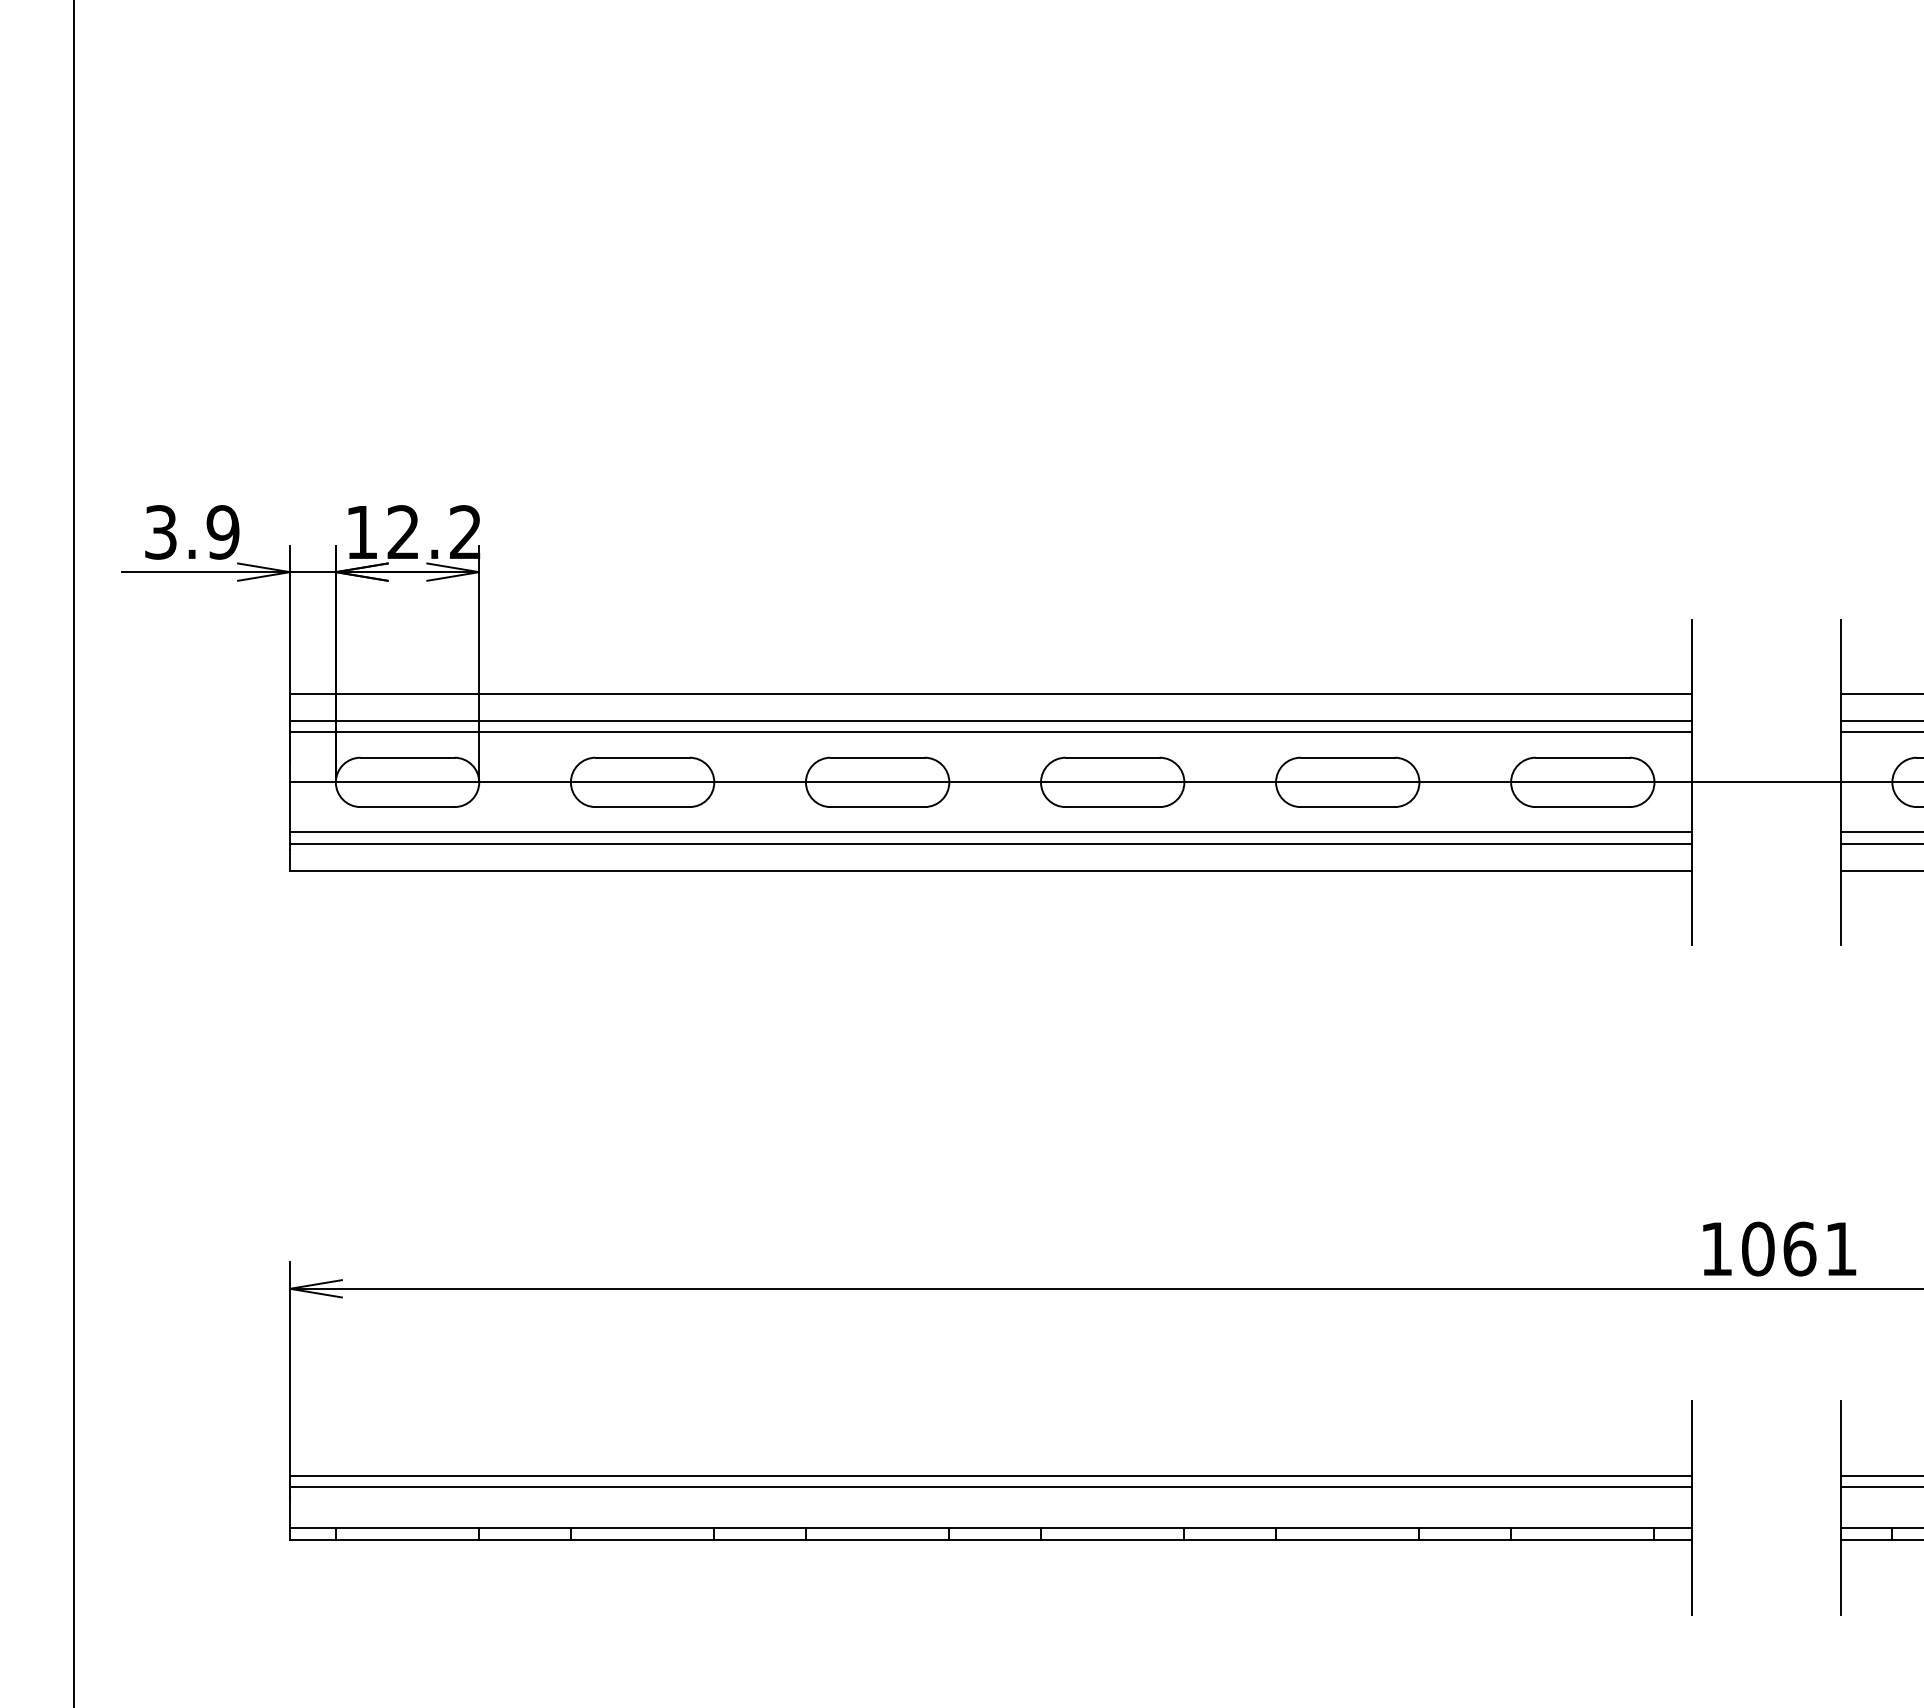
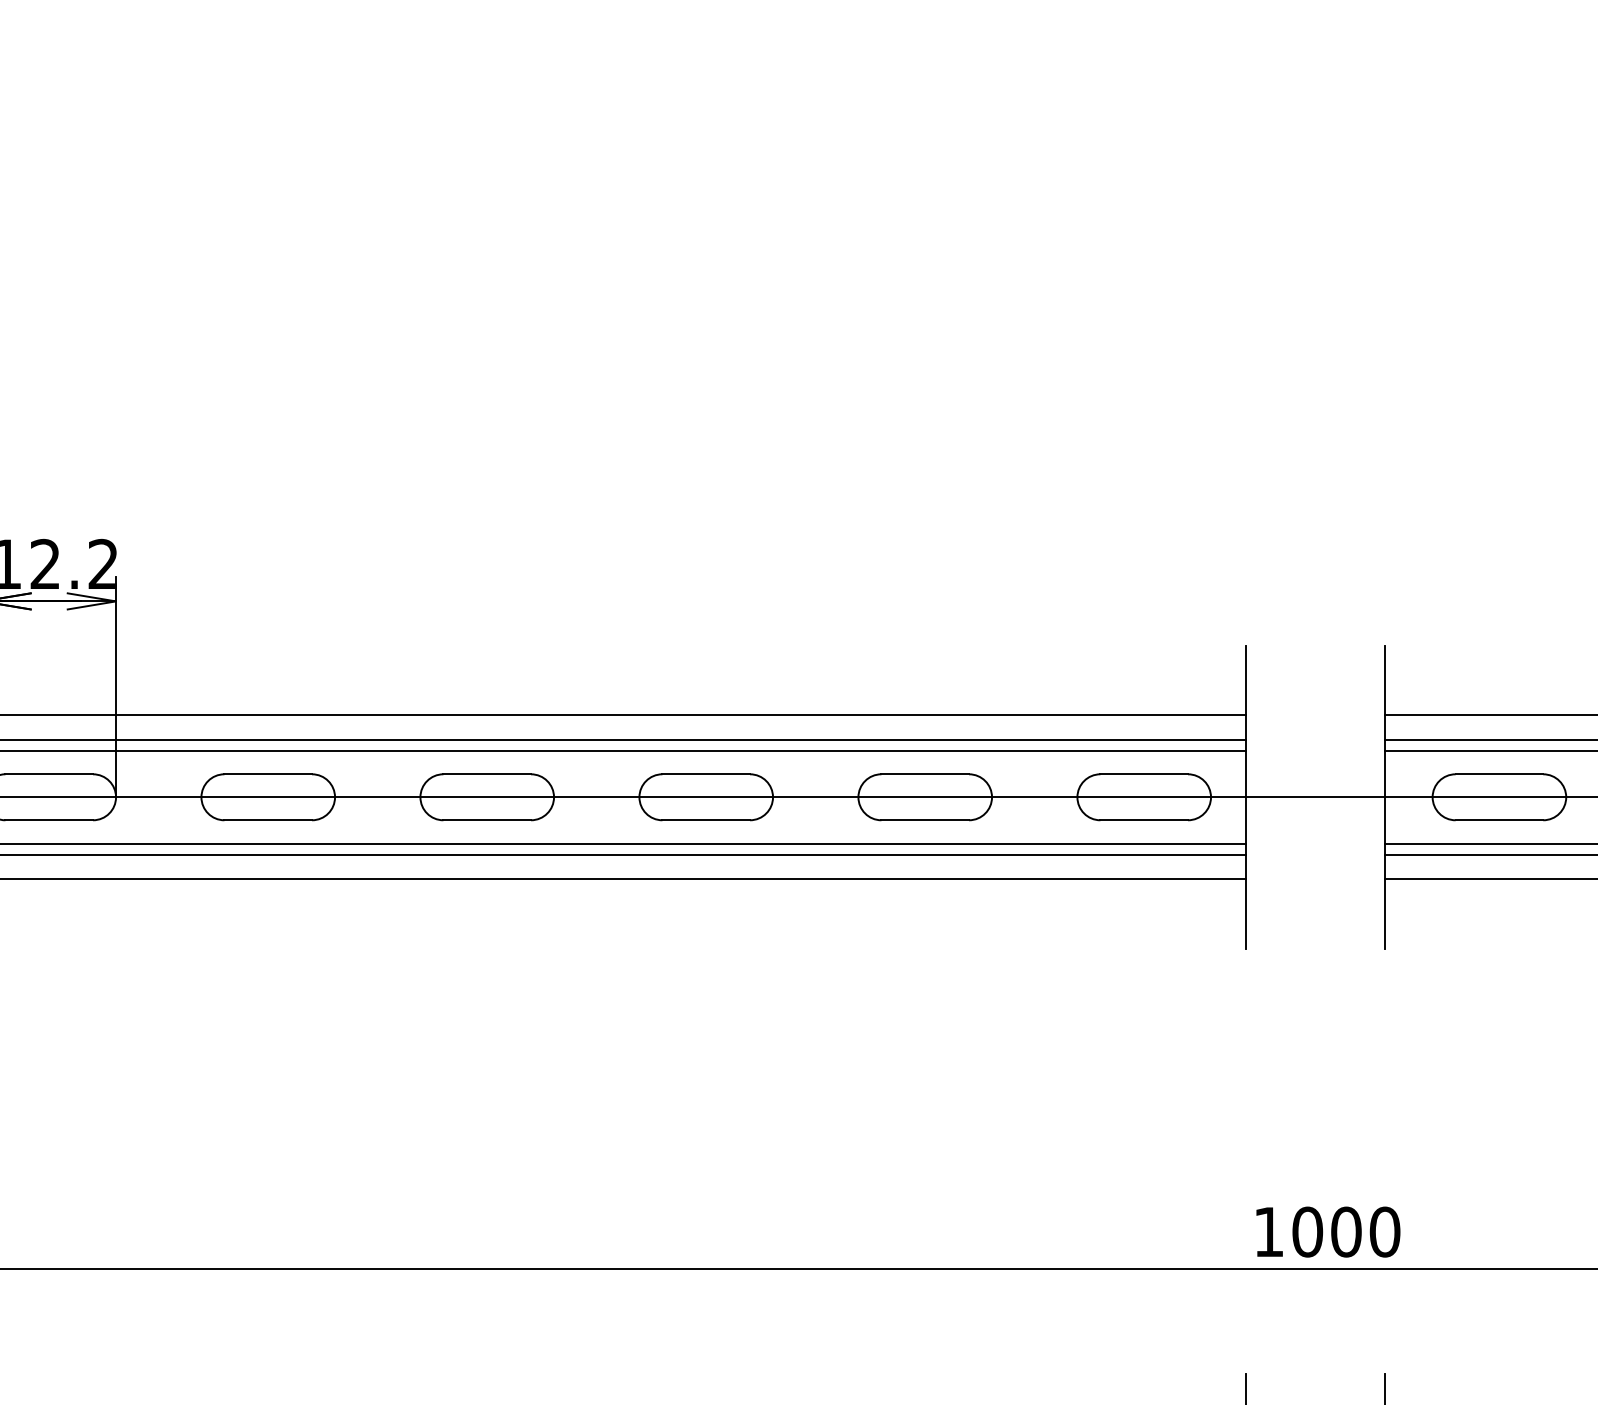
text: (1820, 1248) -> (1365, 1231), 1061 -> 1000

